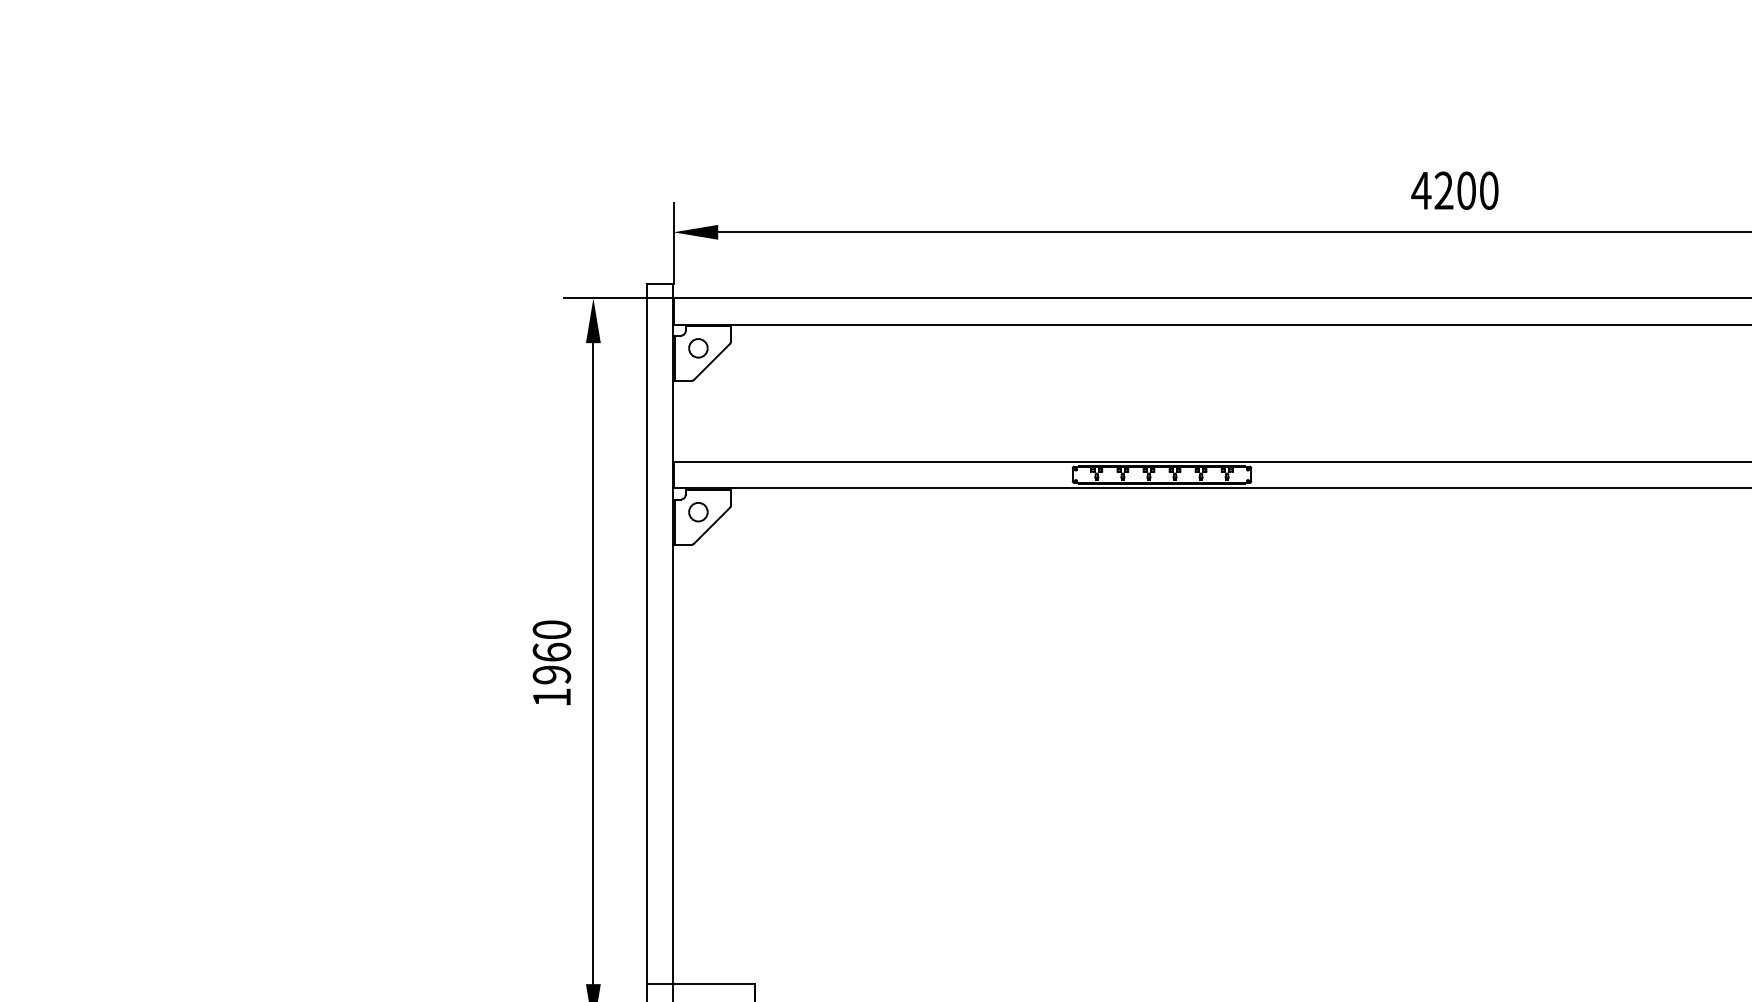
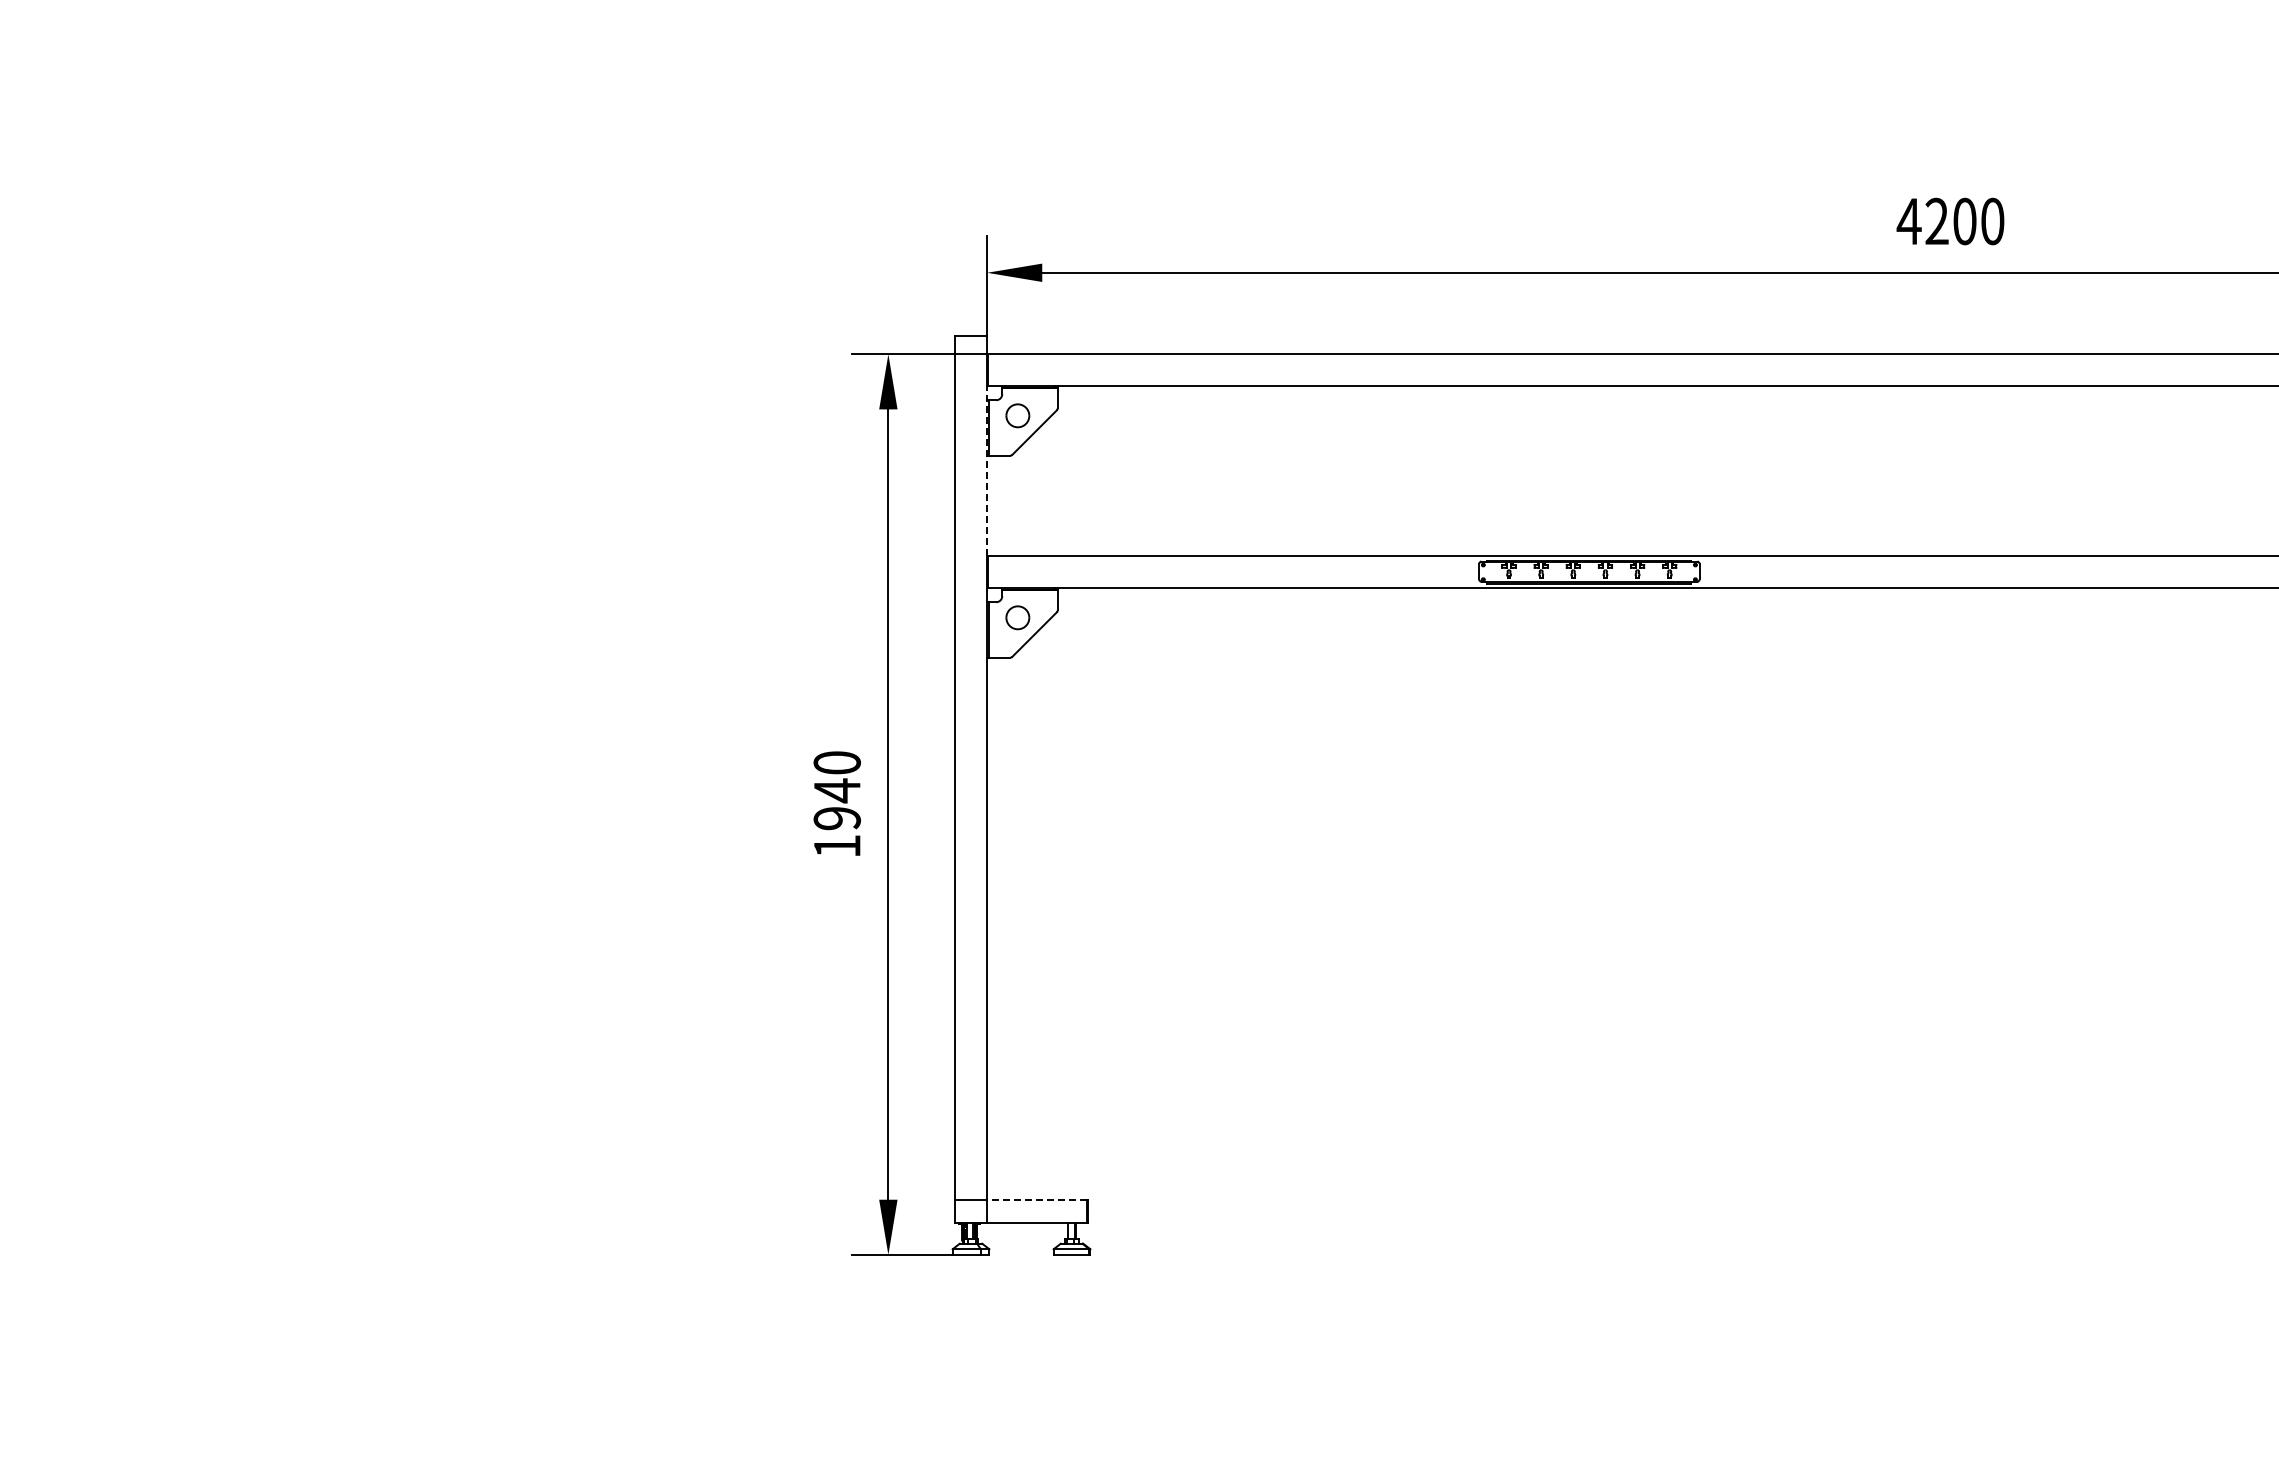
line: (673, 394) -> (987, 472), solid -> dashed
text: (551, 652) -> (836, 790), 1960 -> 1940
line: (713, 983) -> (1036, 1199), solid -> dashed

